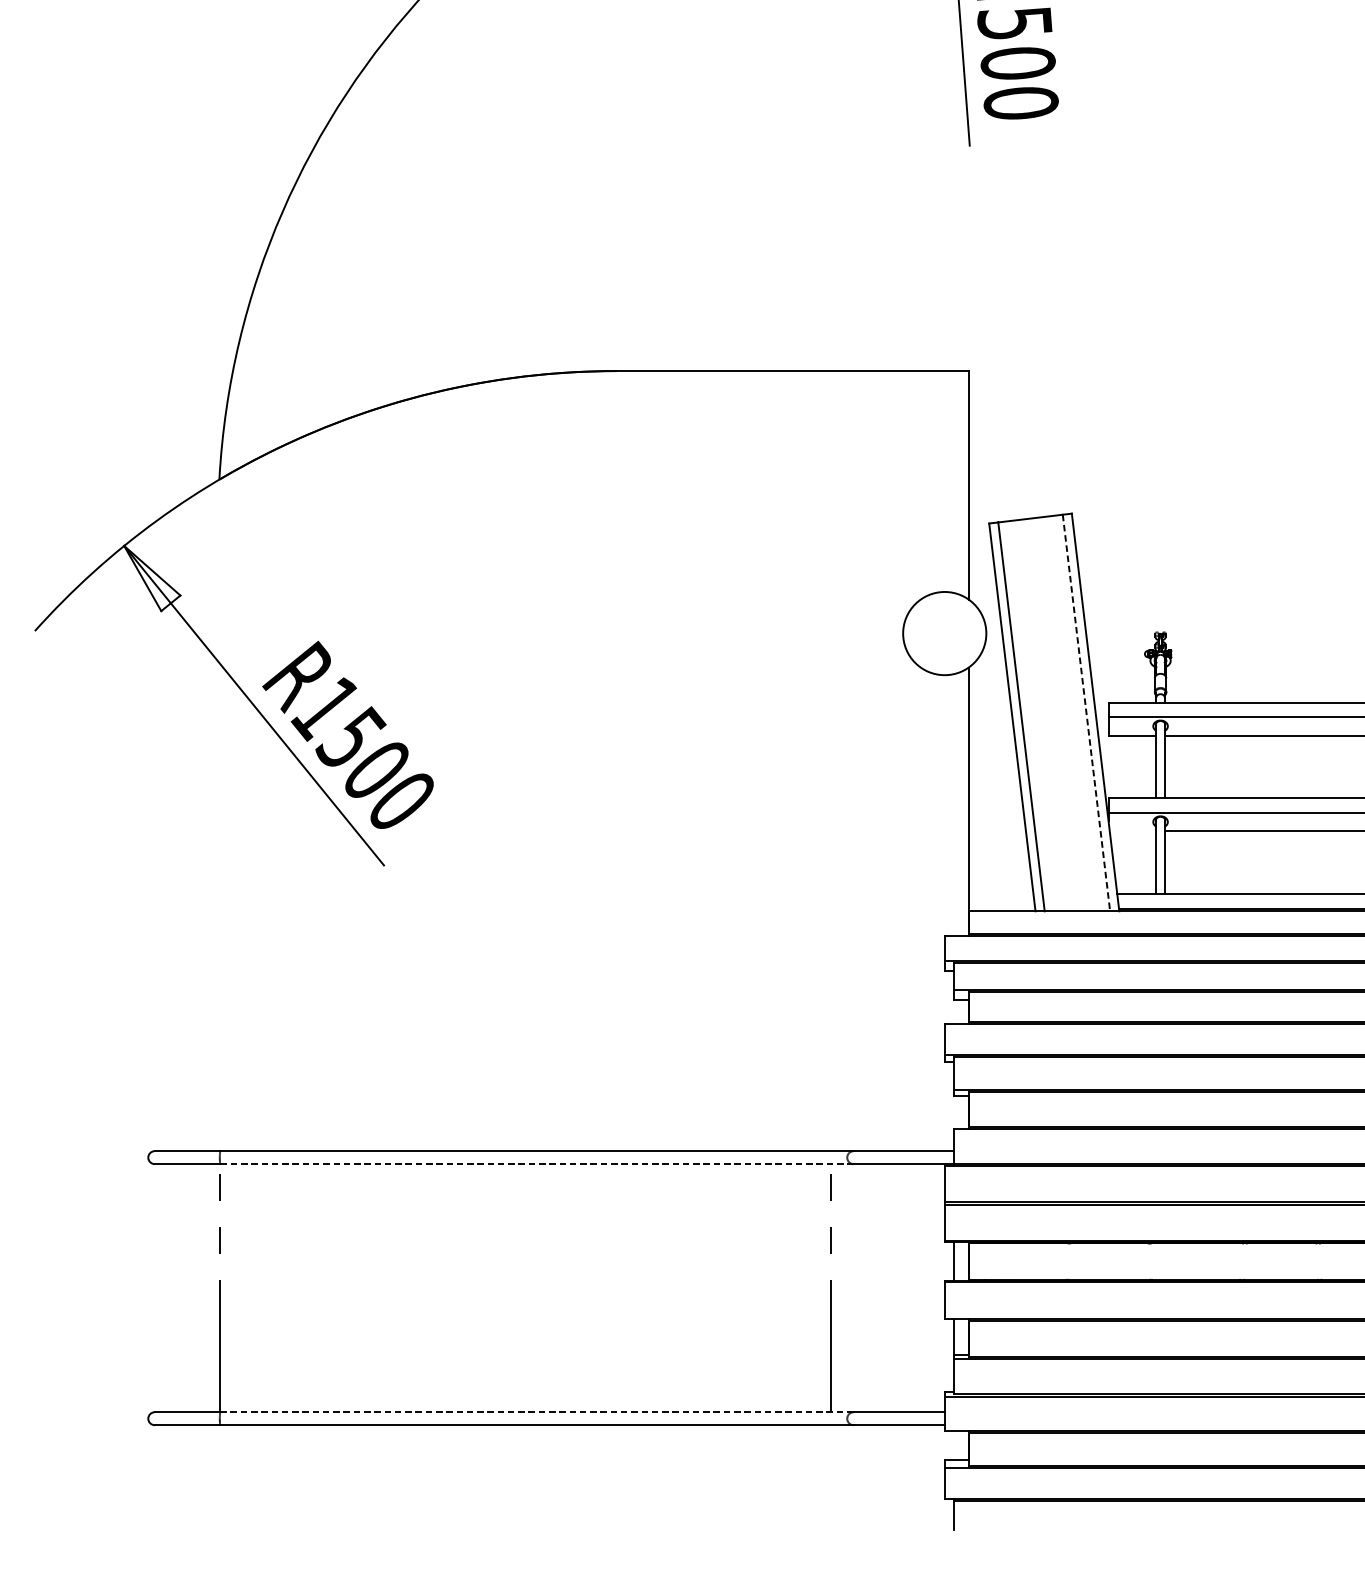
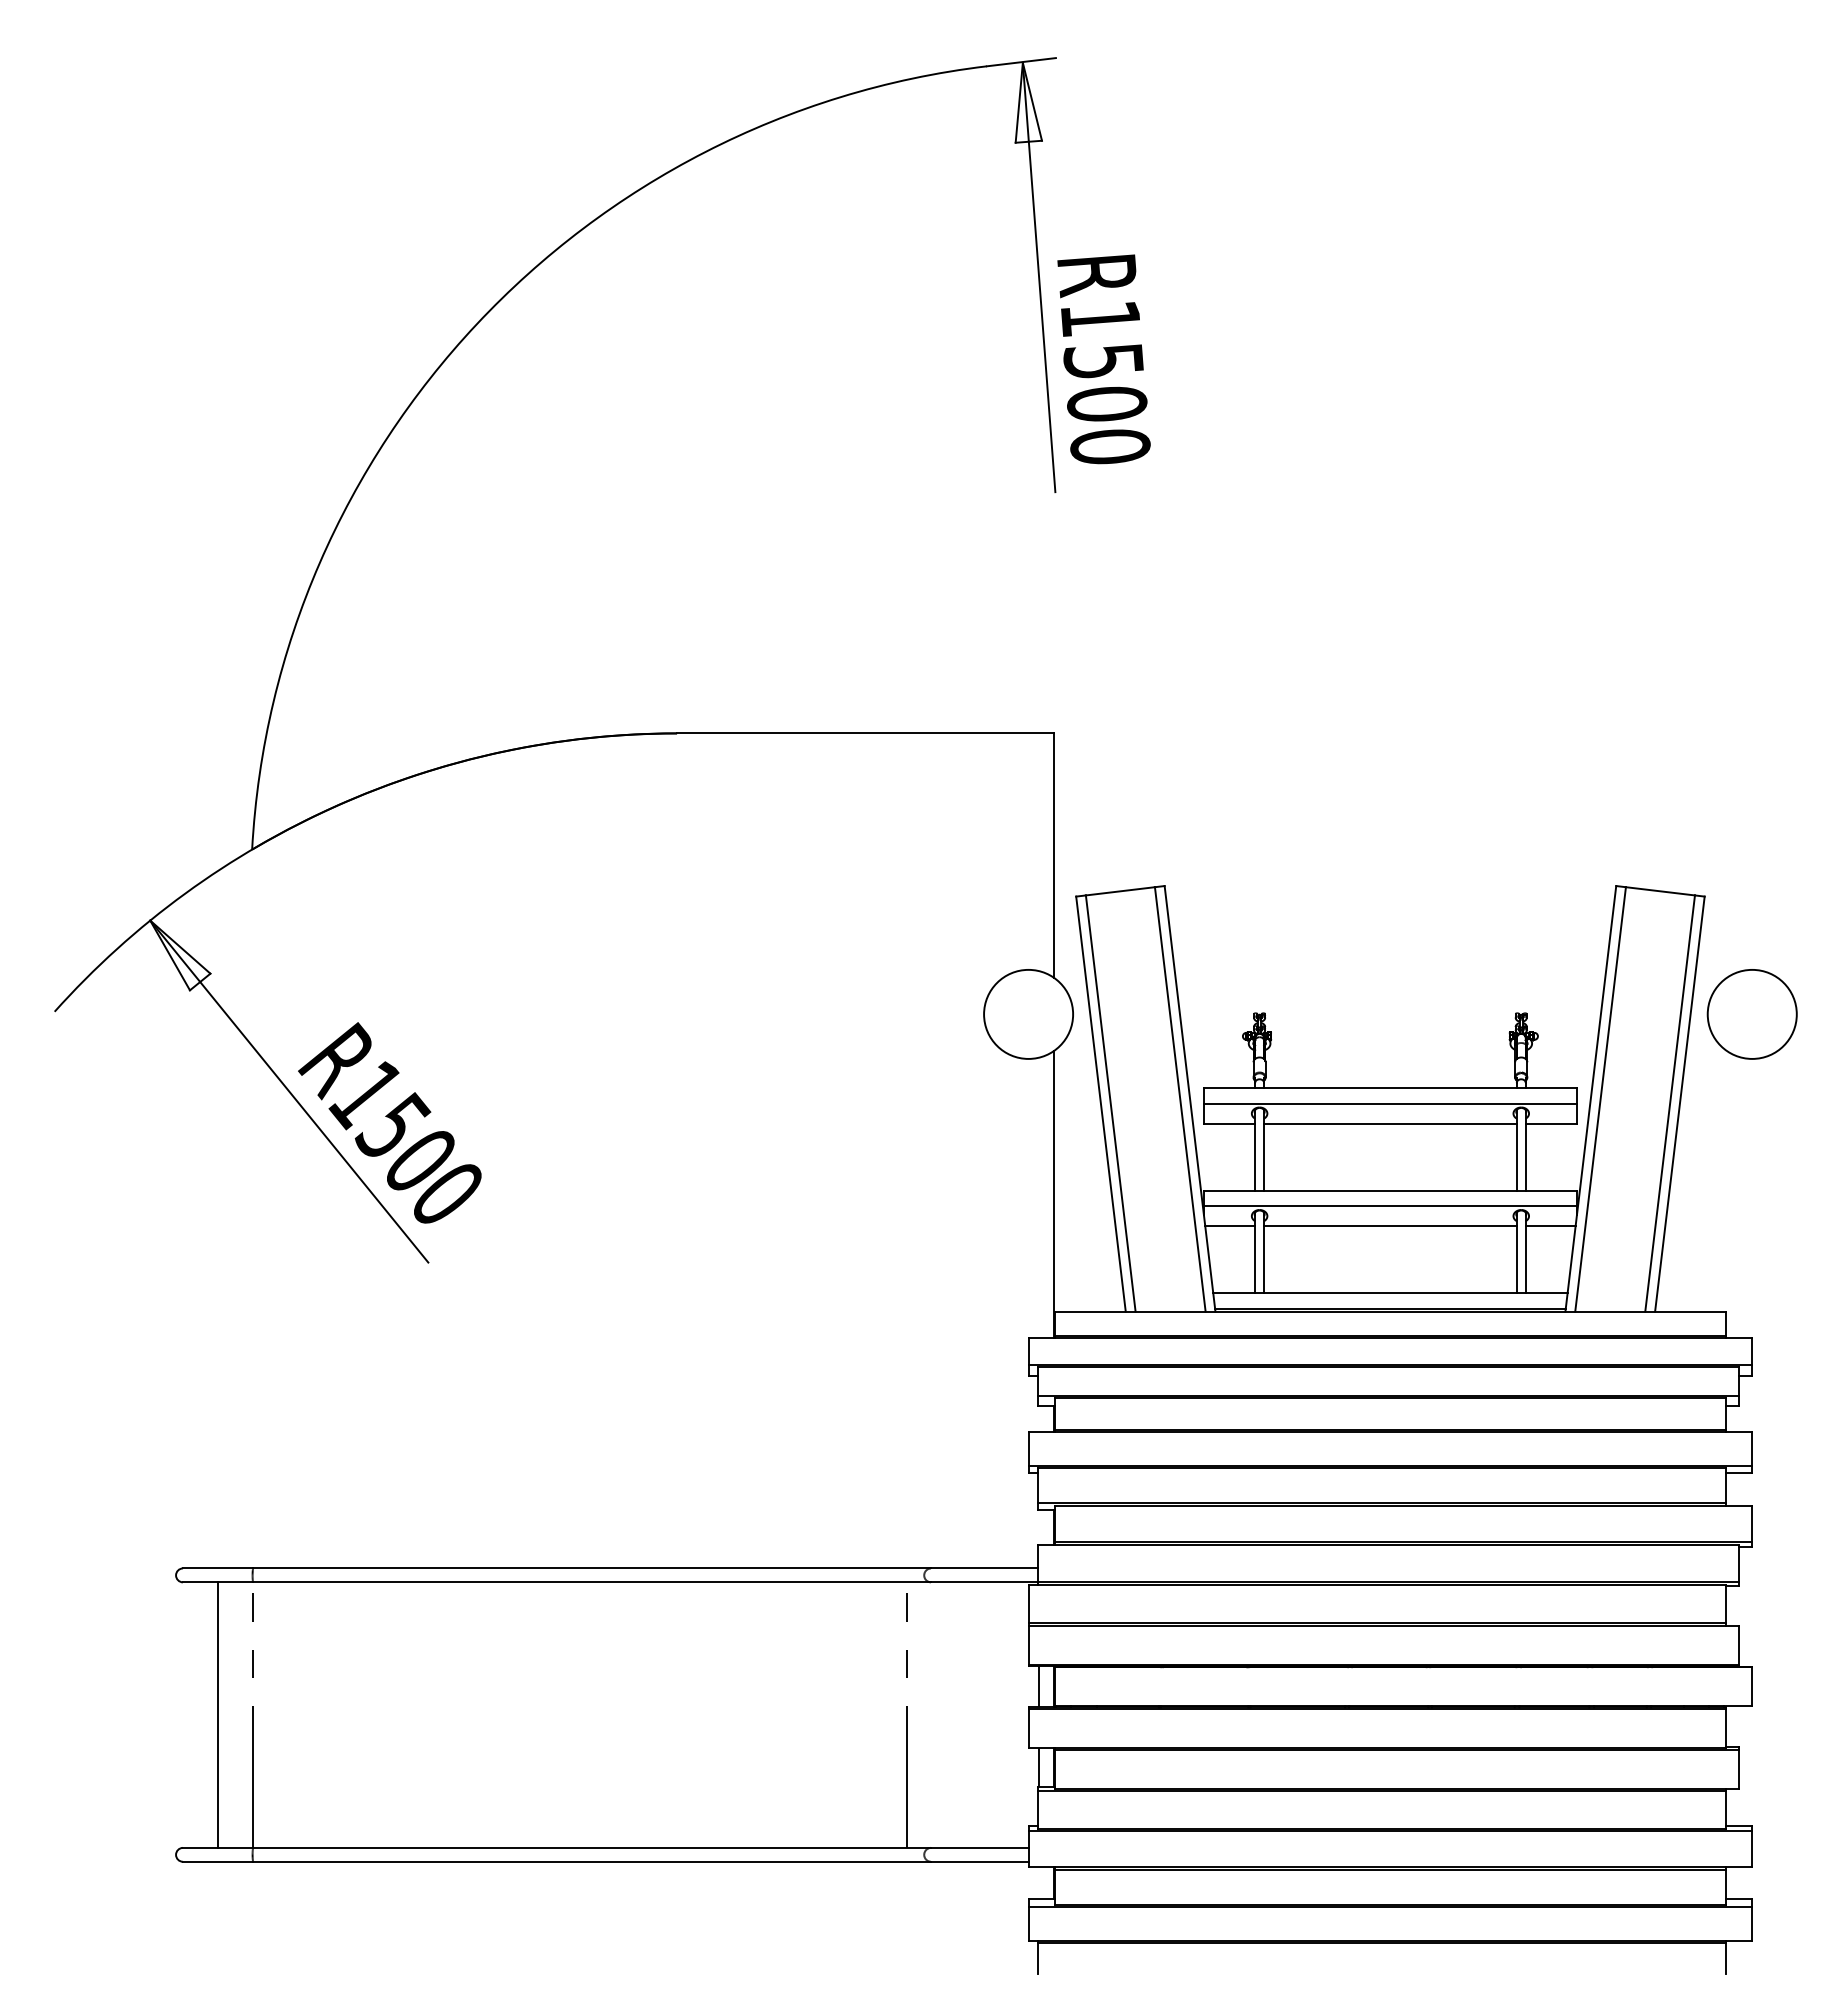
line: (1086, 713) -> (1180, 1099), dashed -> solid
line: (1133, 831) -> (1230, 1226), added
line: (537, 1164) -> (592, 1582), dashed -> solid
line: (187, 1287) -> (218, 1714), added
line: (537, 1411) -> (592, 1847), dashed -> solid

